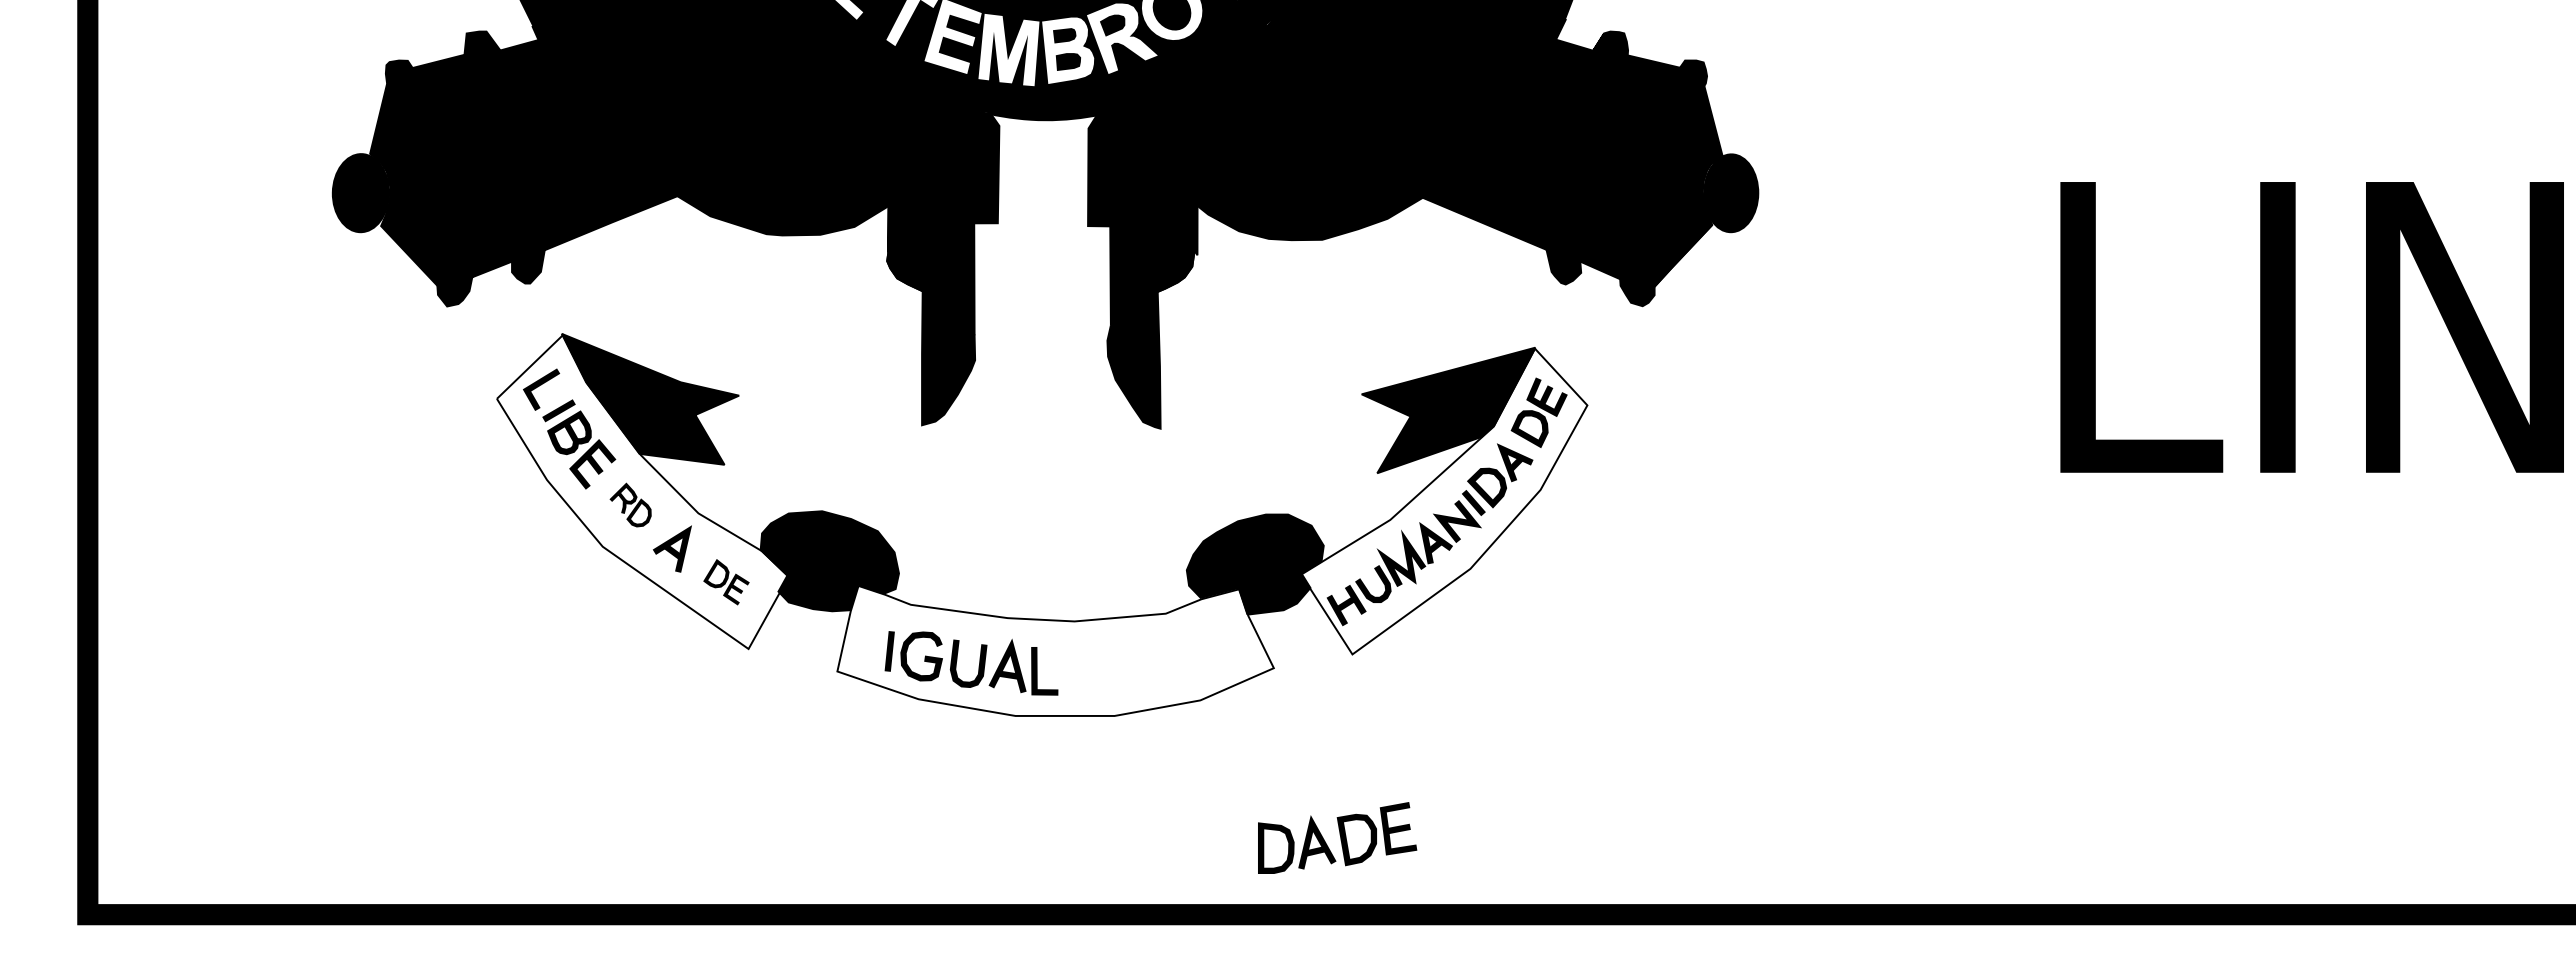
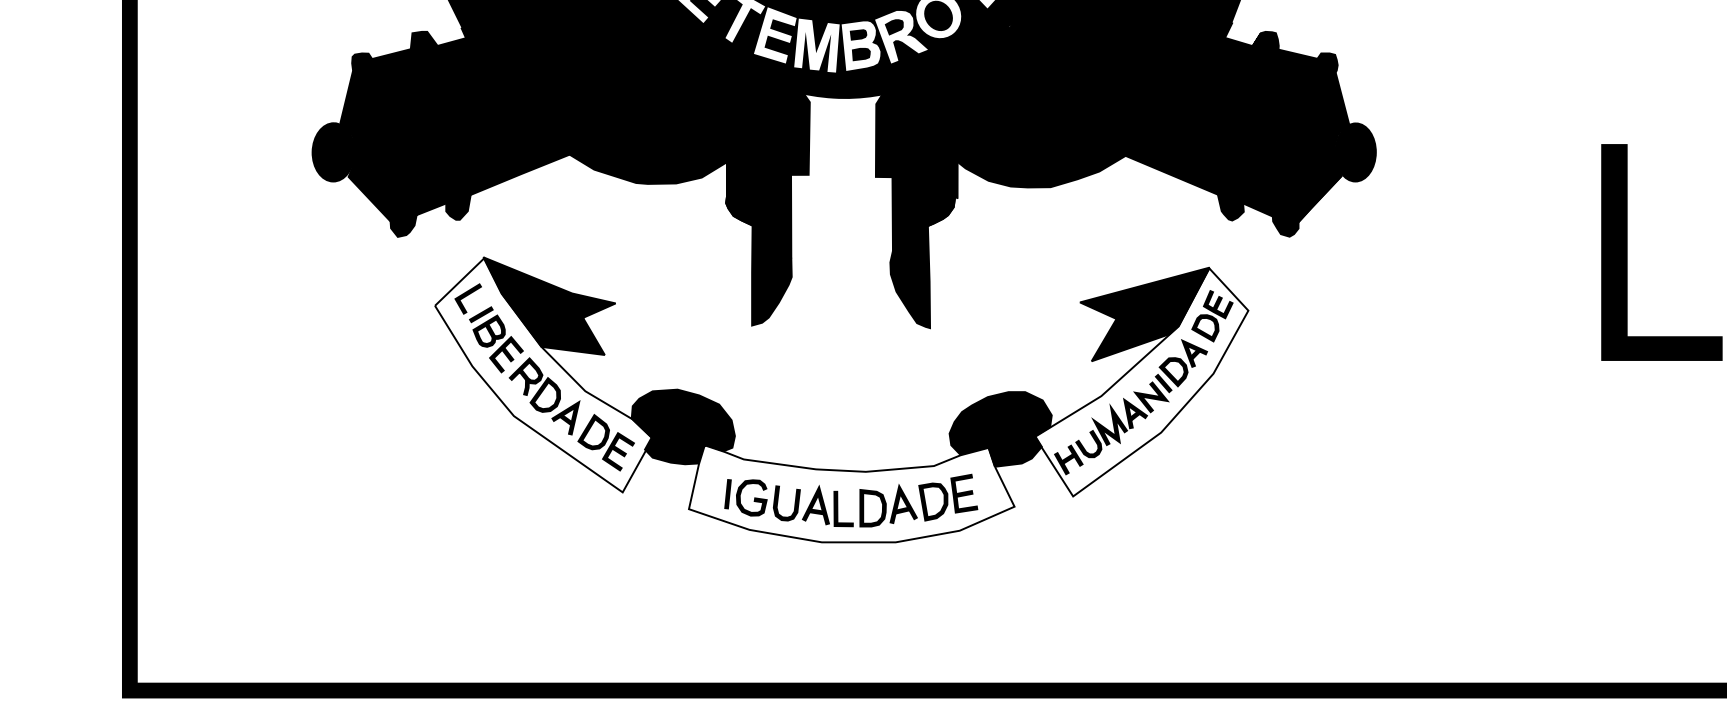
part: (630, 504) -> (534, 384), size x1.67
part: (726, 581) -> (606, 442), size x1.67
part: (1337, 837) -> (918, 500), moved

